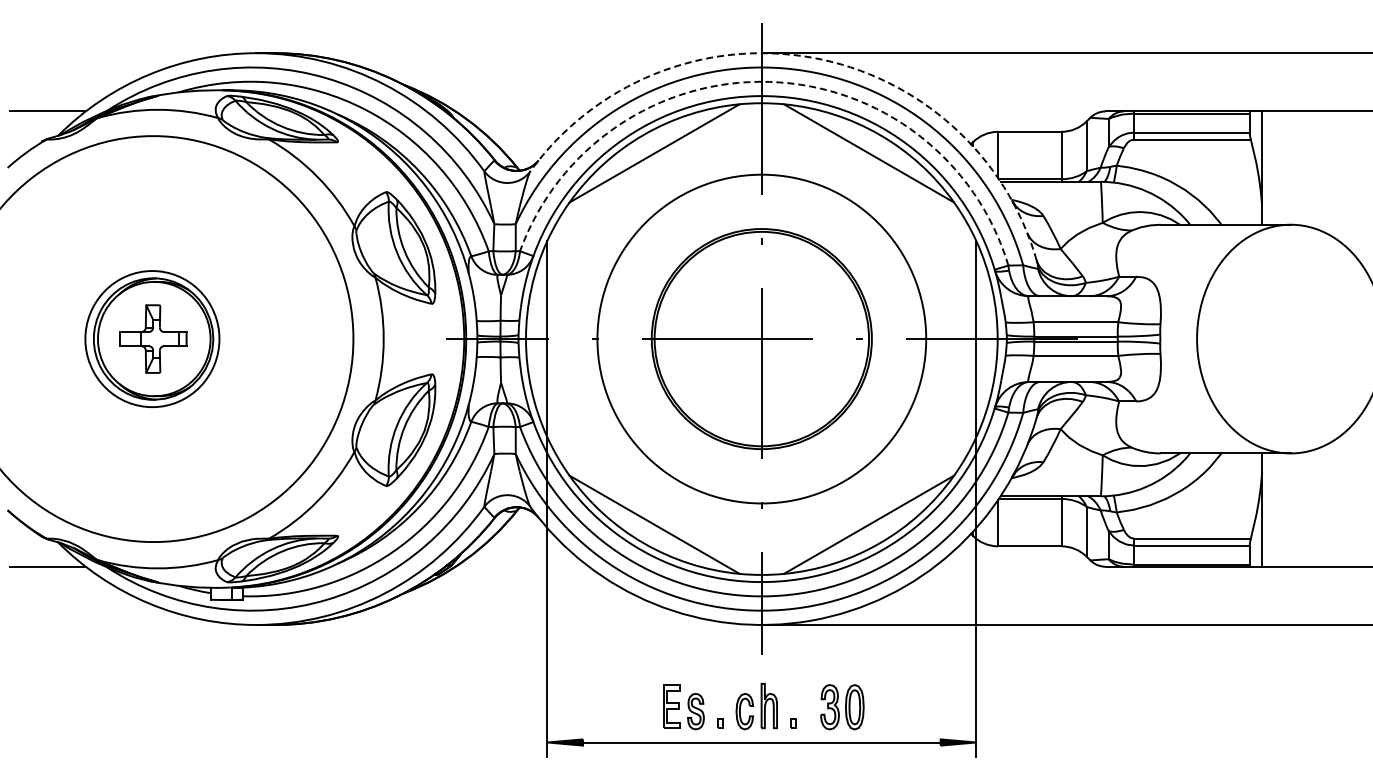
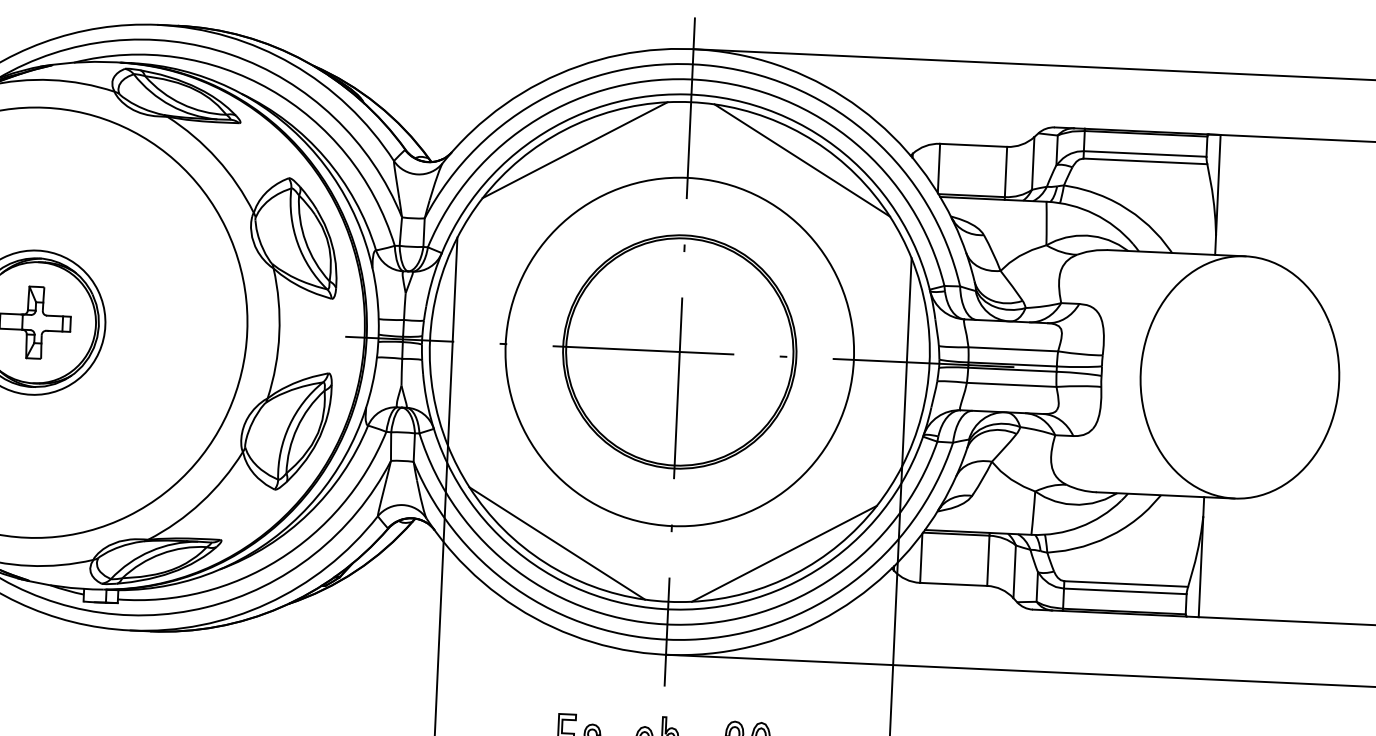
arc: (811, 57) -> (745, 56), dashed -> solid
arc: (769, 81) -> (700, 79), dashed -> solid

